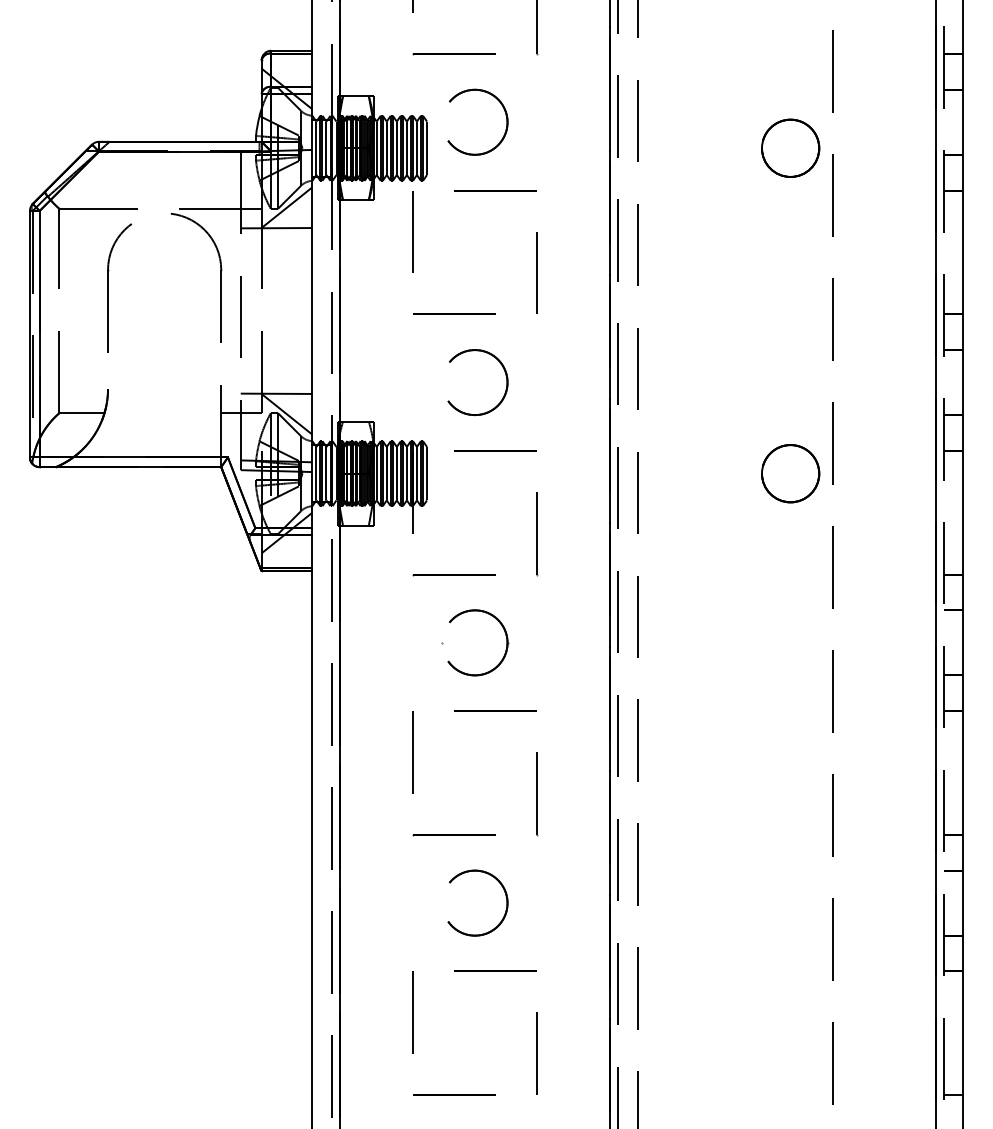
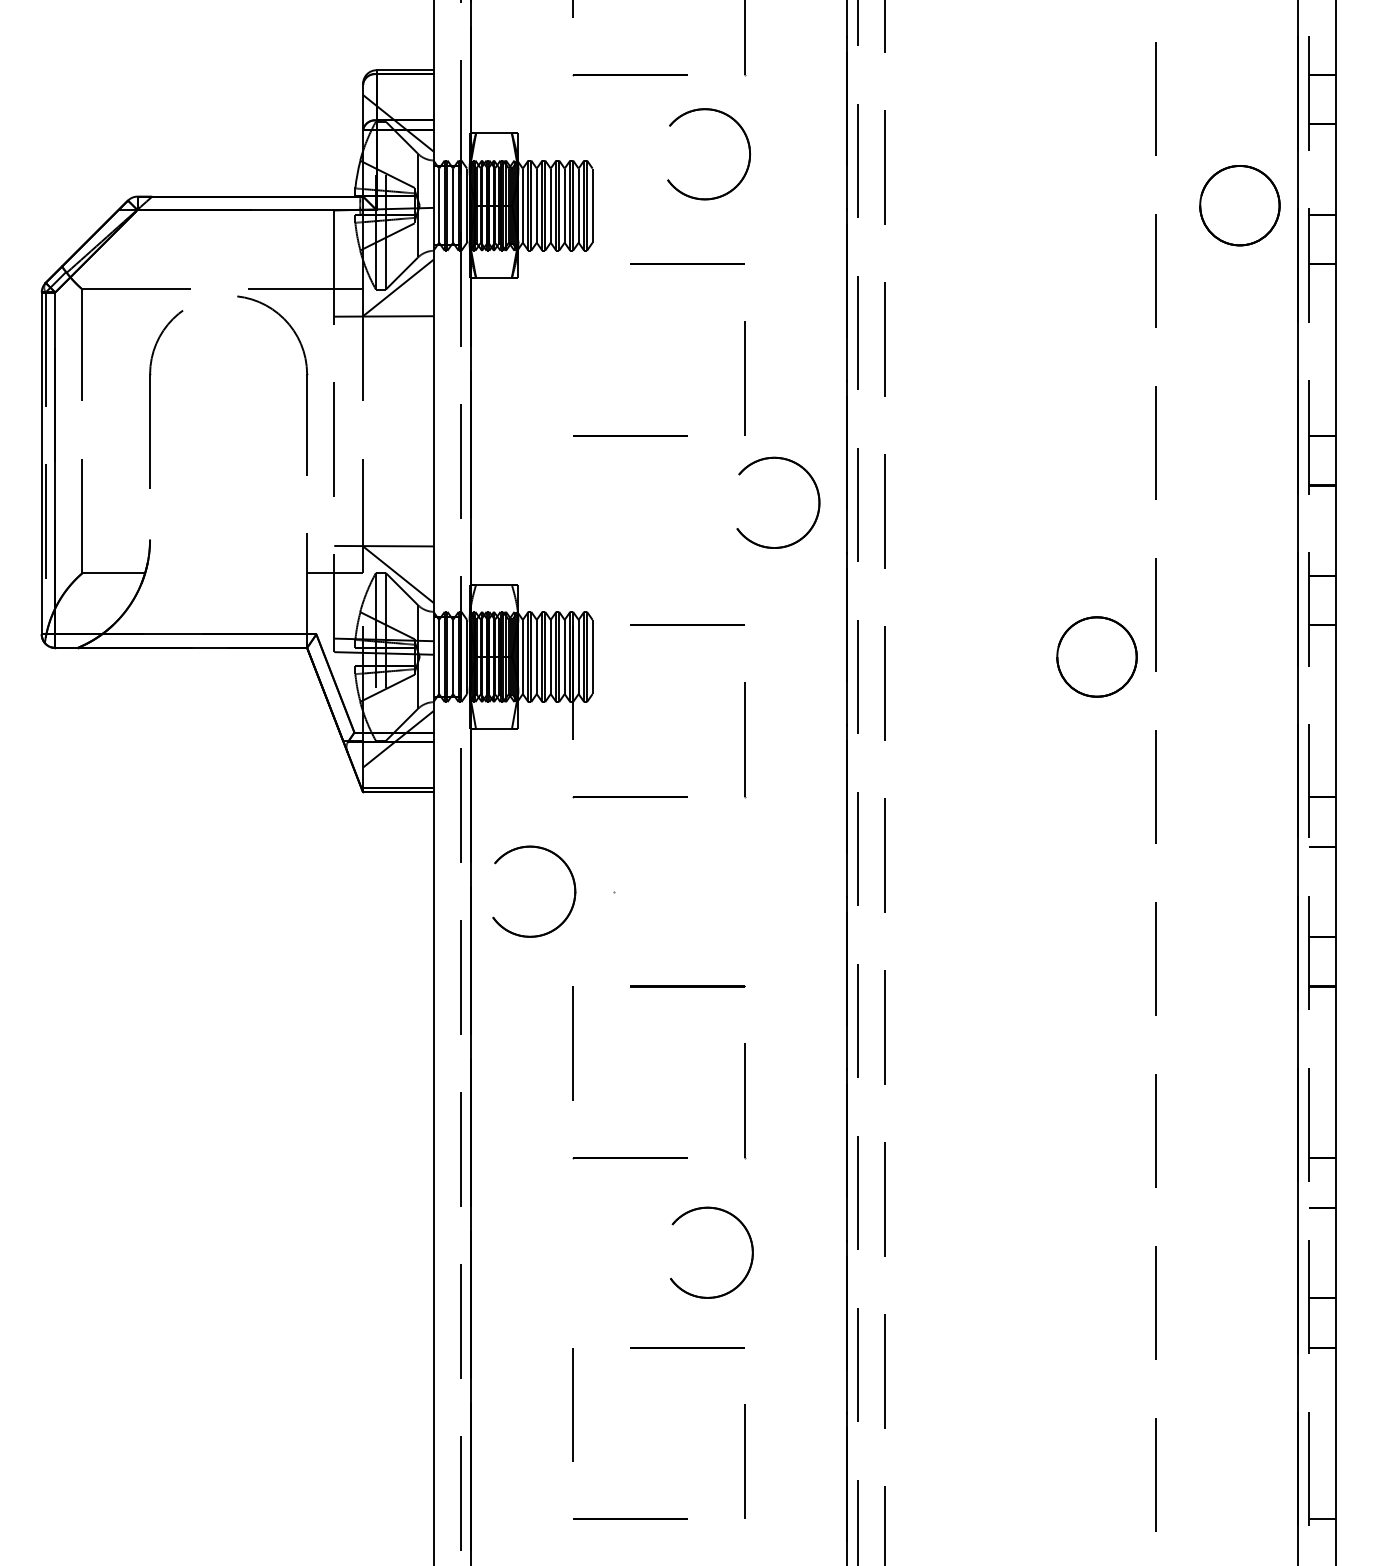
part: (503, 109) -> (744, 136), moved
circle: (790, 147) -> (1239, 204), moved
line: (412, 231) -> (572, 321), removed
part: (504, 372) -> (815, 488), moved
part: (505, 636) -> (572, 882), moved
part: (503, 890) -> (747, 1235), moved

